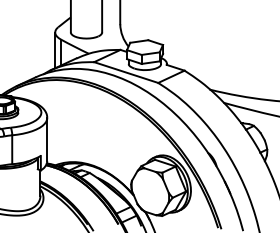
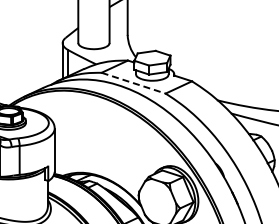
line: (126, 72) -> (133, 83), solid -> dashed

